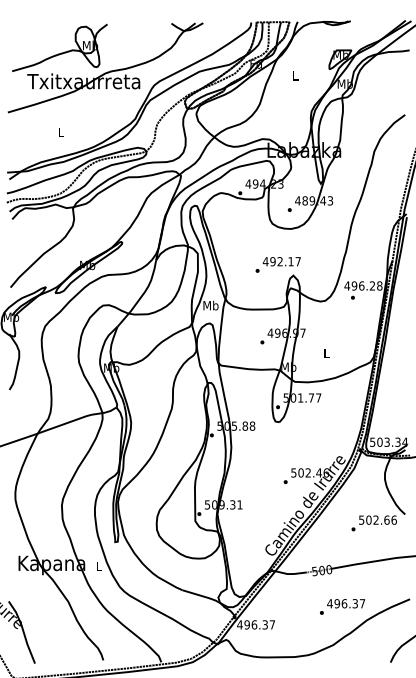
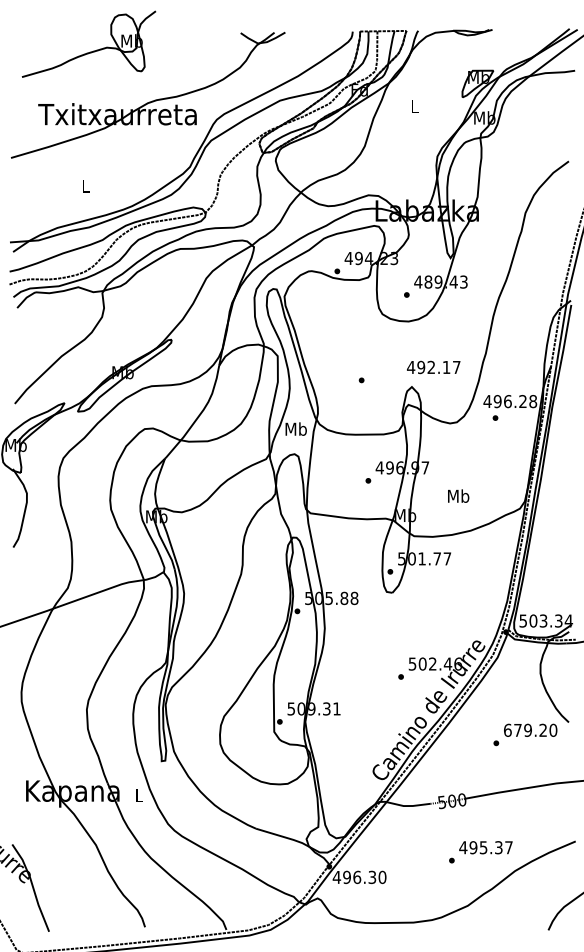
part: (63, 52) -> (93, 50), moved
text: (281, 261) -> (433, 367), moved
text: (326, 352) -> (458, 495), L -> Mb
text: (377, 519) -> (530, 729), 502.66 -> 679.20
text: (344, 603) -> (483, 847), 496.37 -> 495.37
text: (272, 624) -> (382, 877), 496.37 -> 496.30

